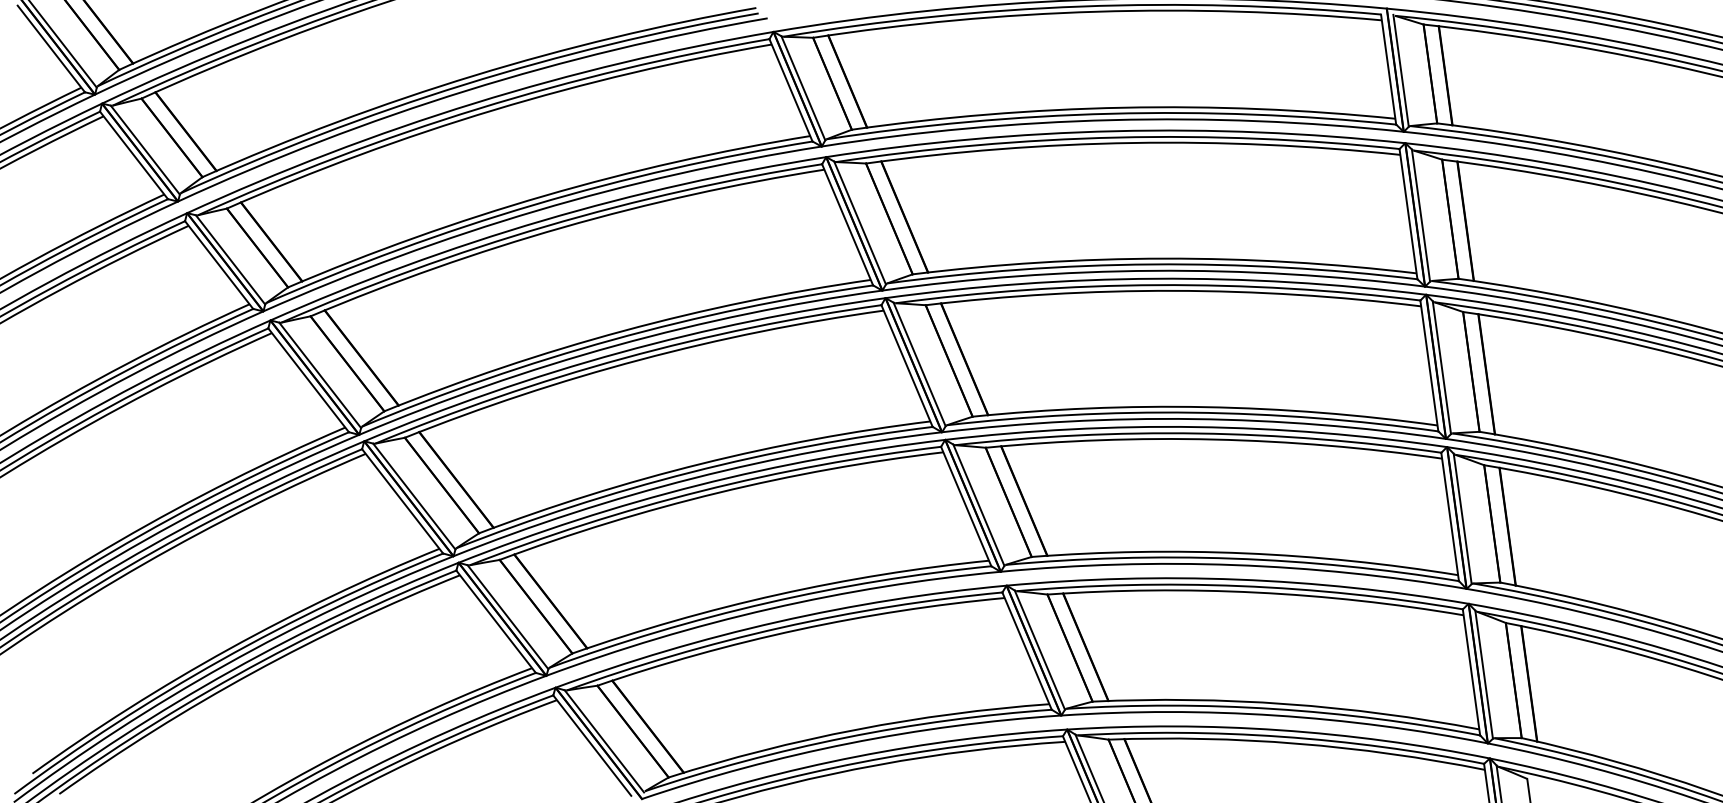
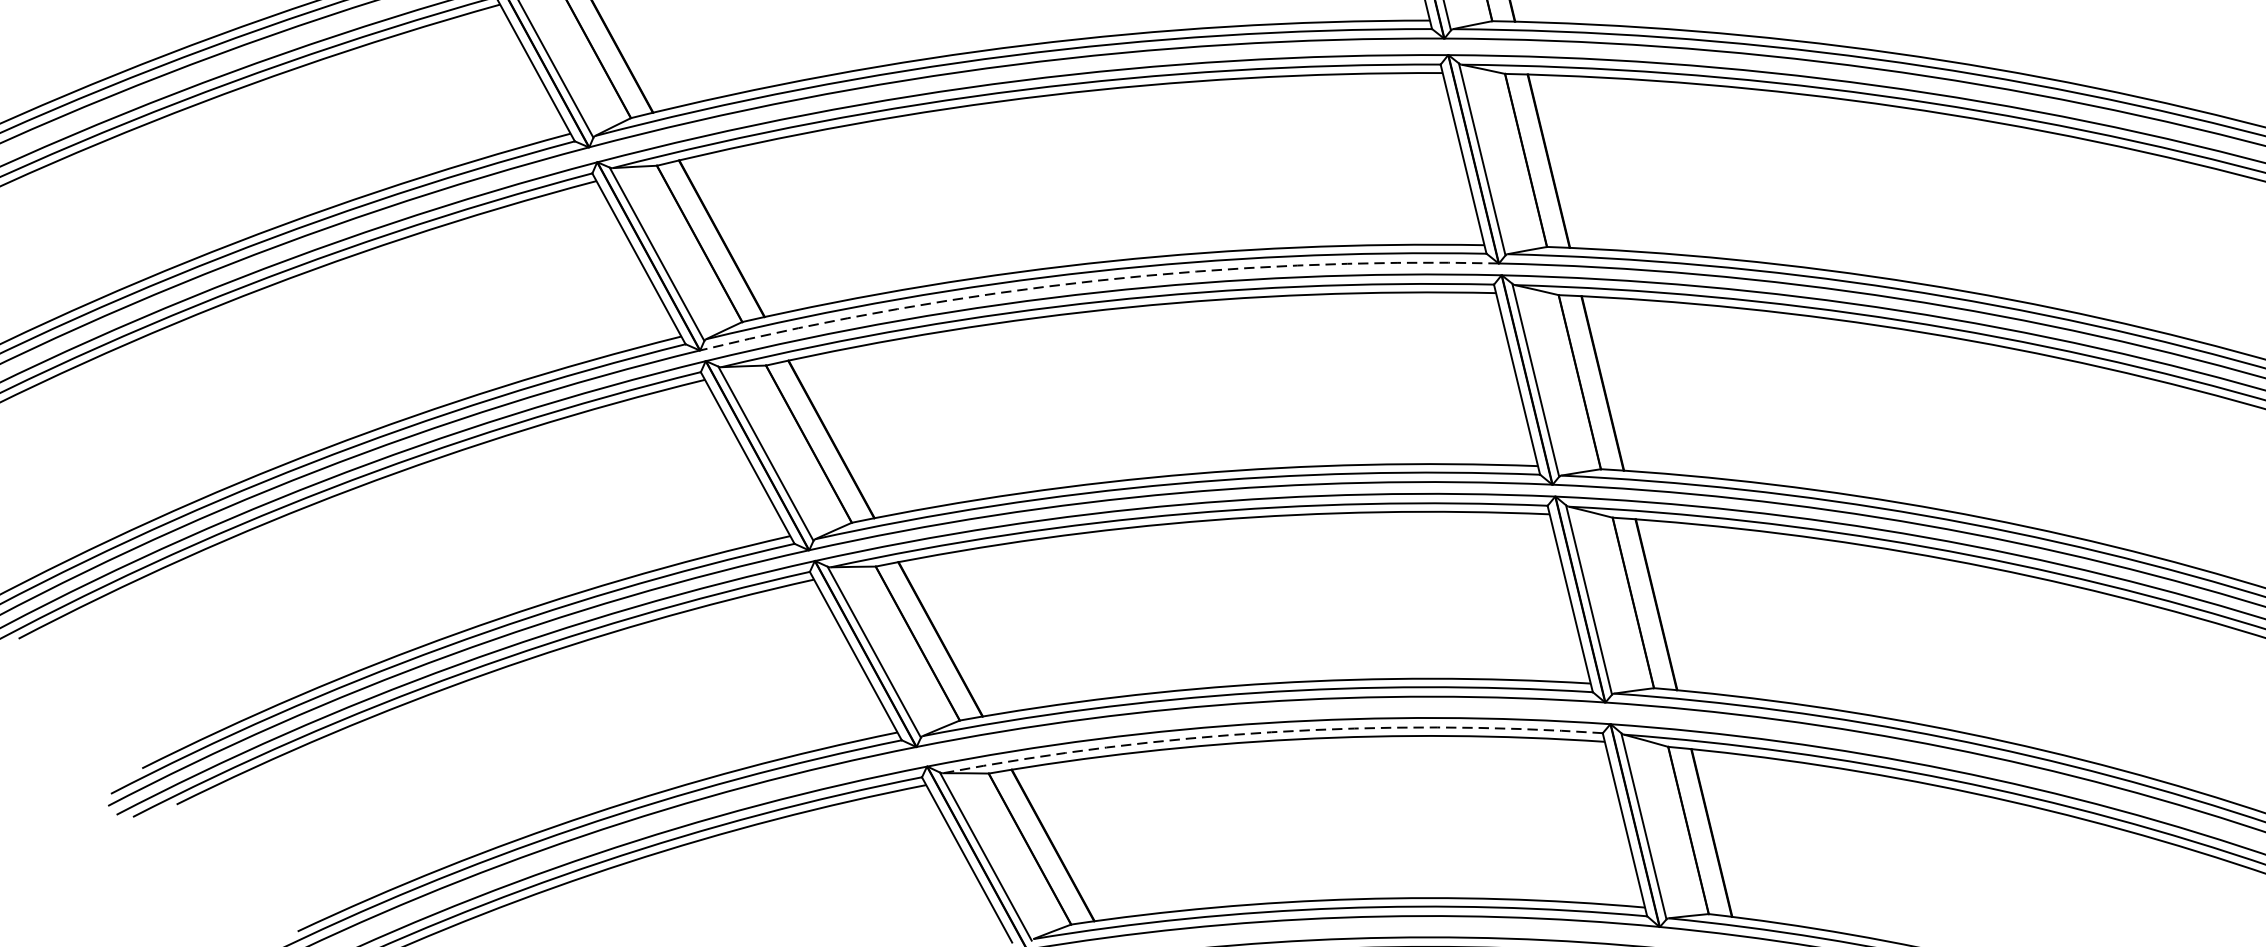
arc: (616, 345) -> (1097, 280), solid -> dashed
arc: (781, 627) -> (1271, 732), solid -> dashed

